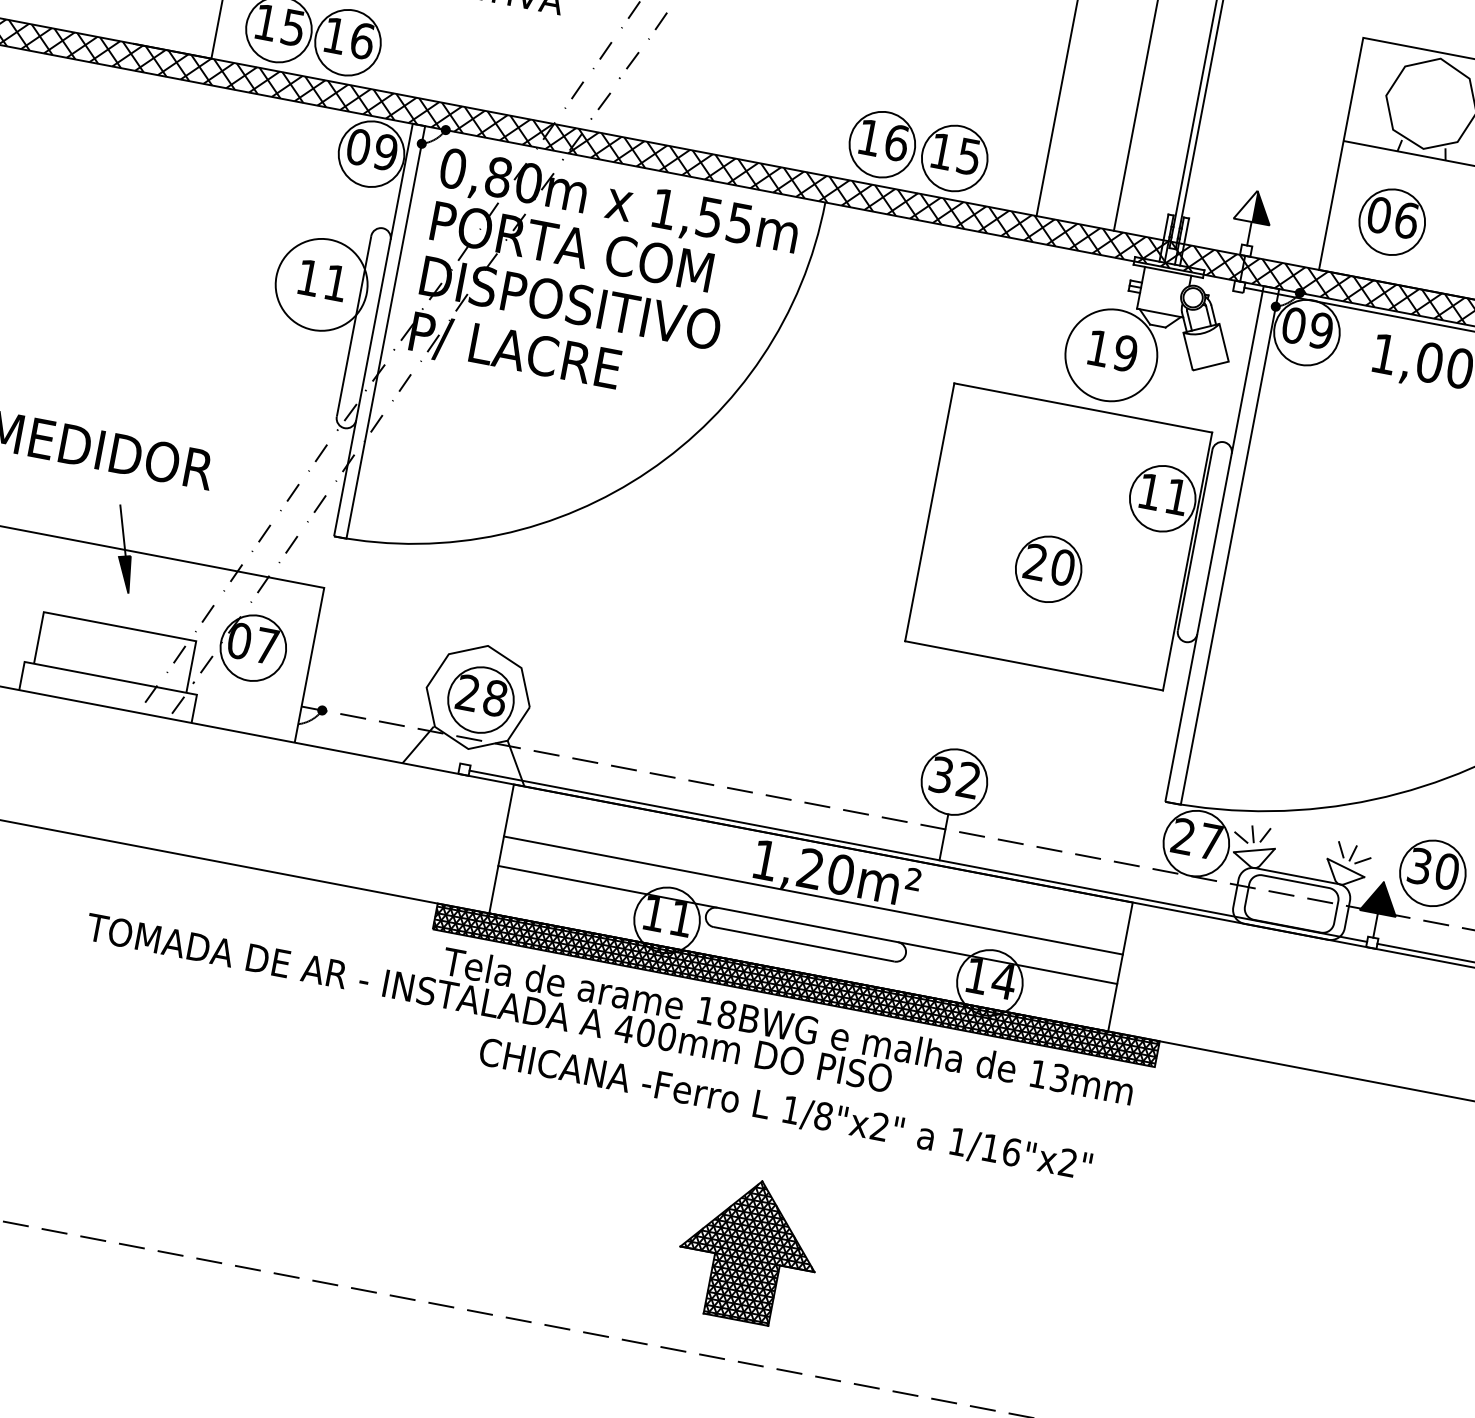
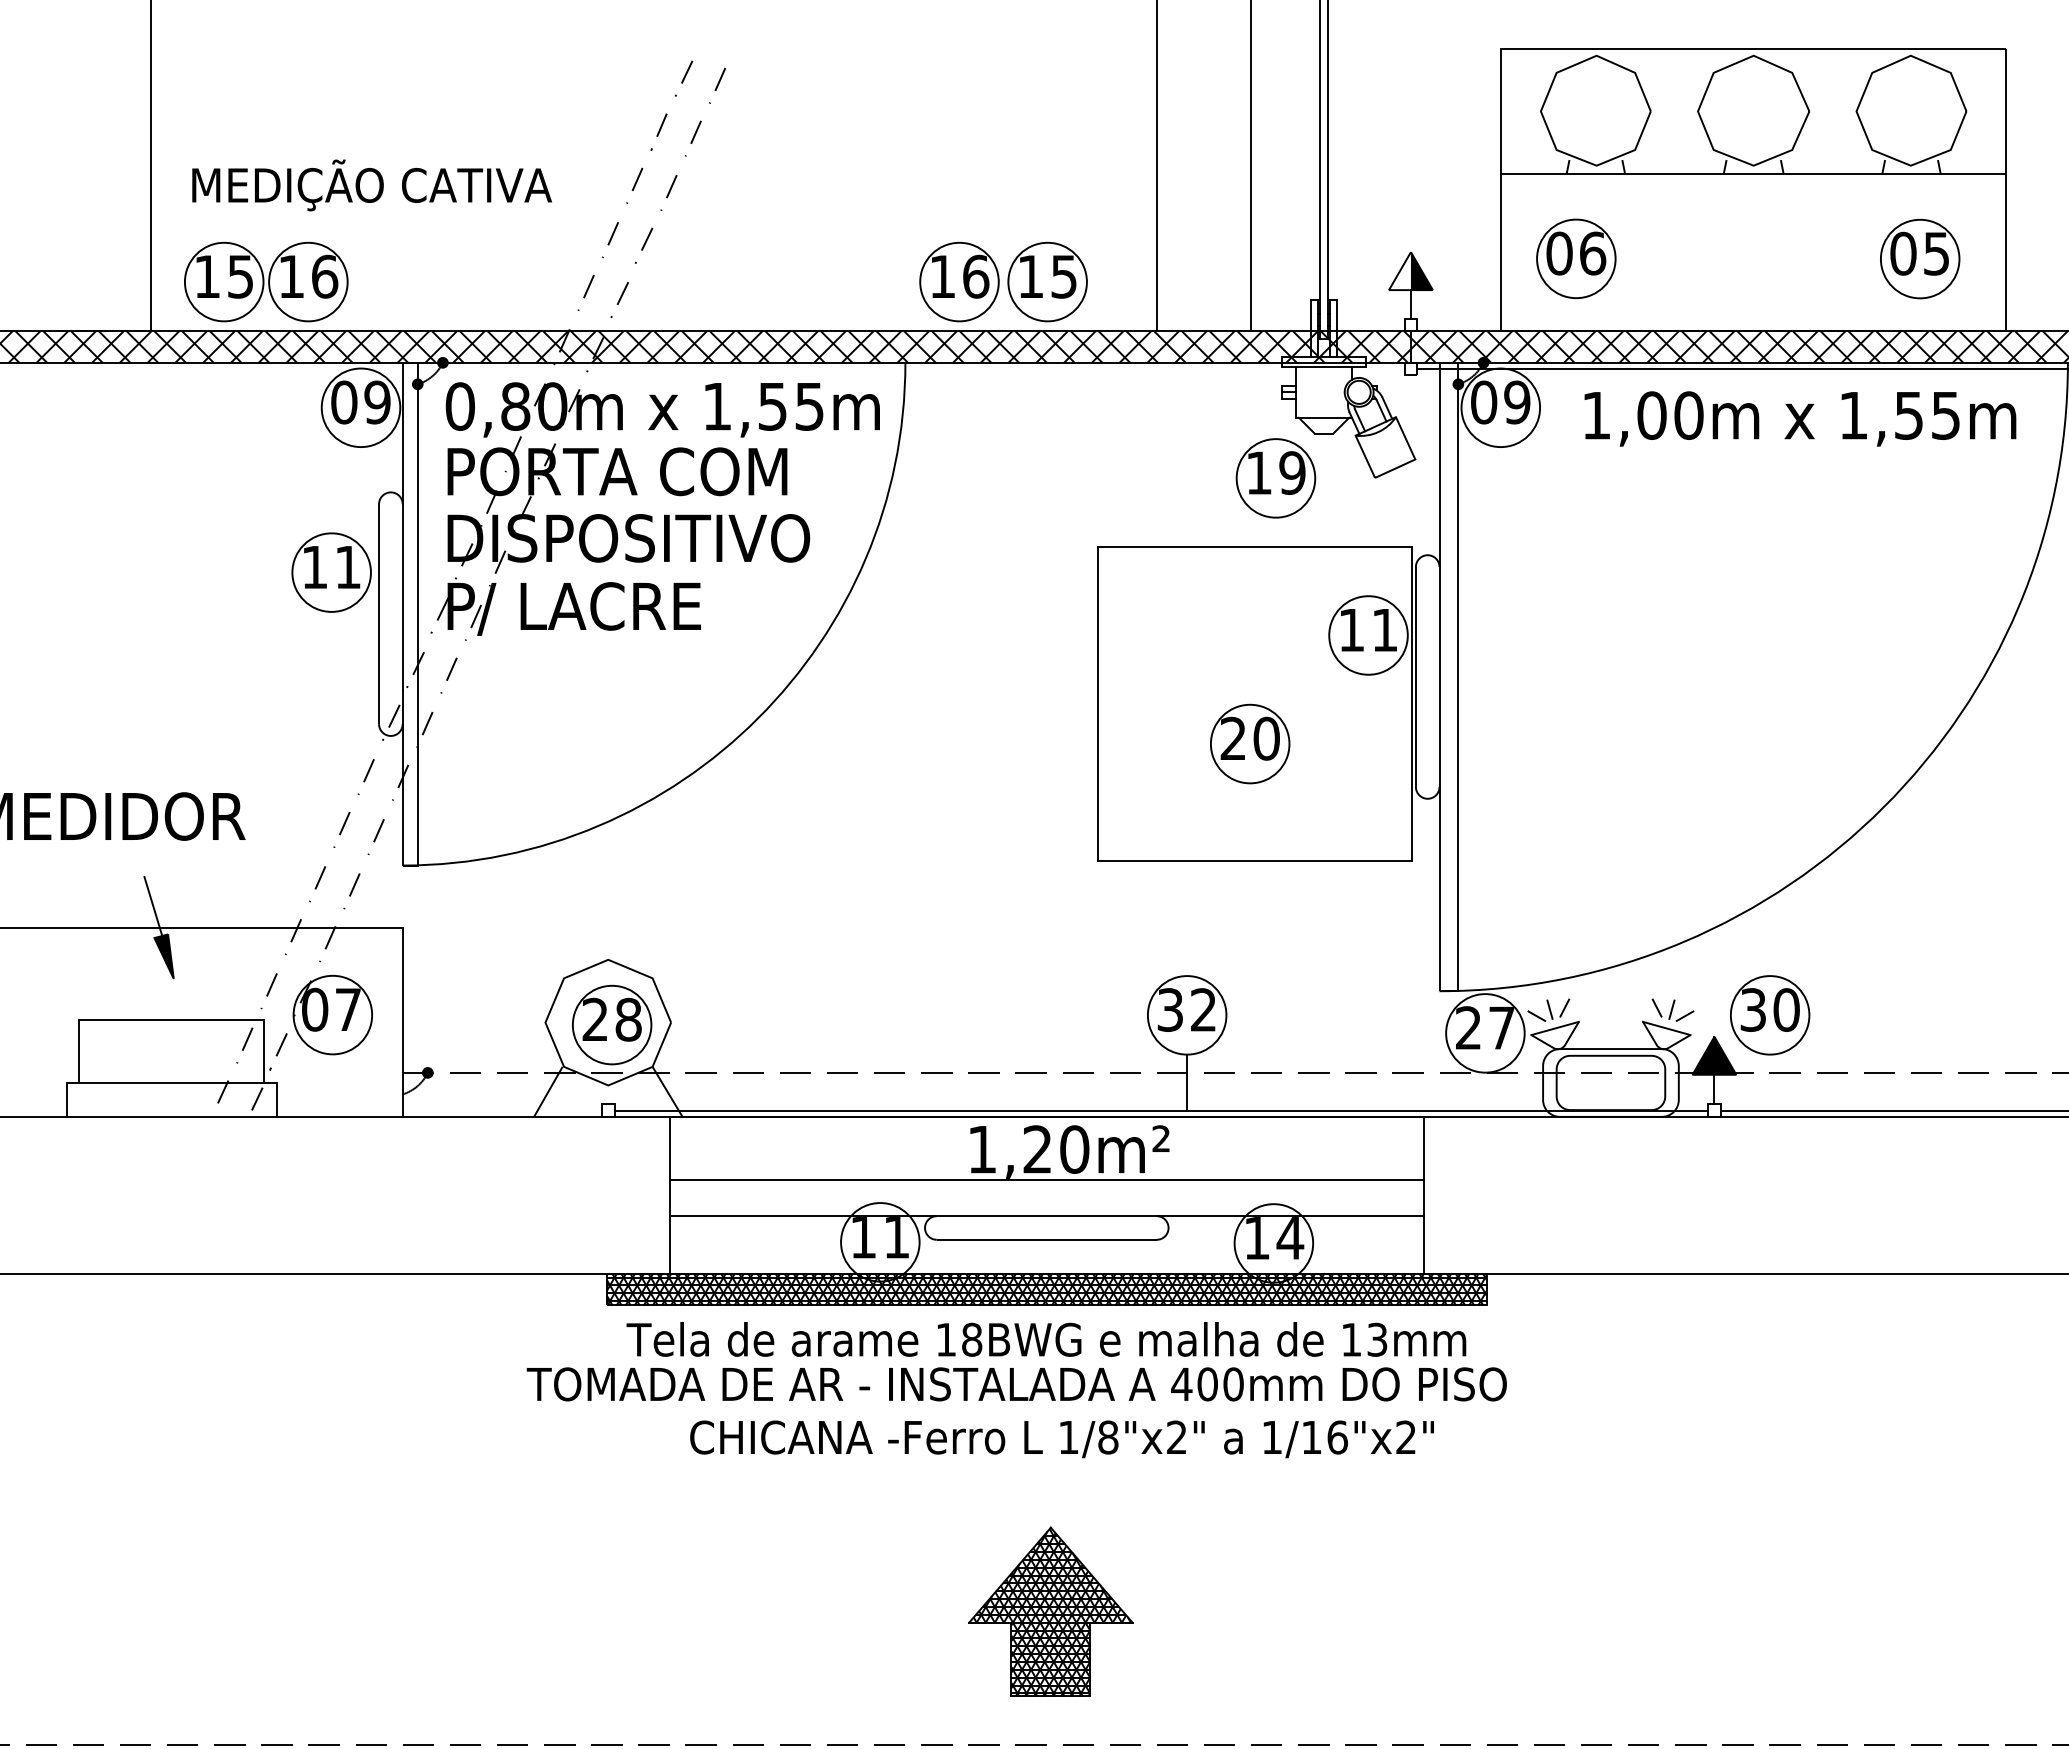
circle: (321, 284) -> (331, 572), size x0.71
circle: (1110, 355) -> (1275, 478), size x0.71
text: (488, 1003) -> (1016, 1384), moved

